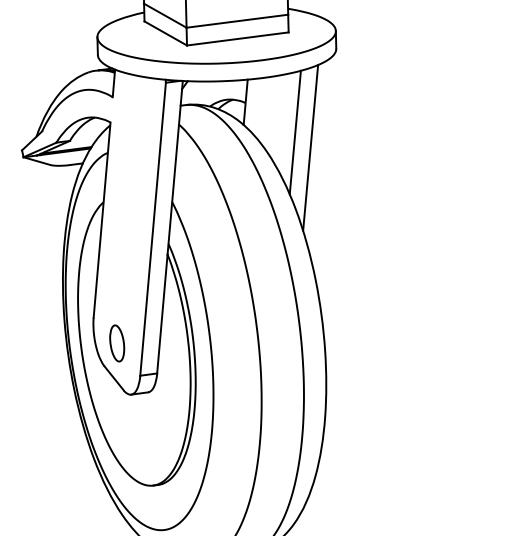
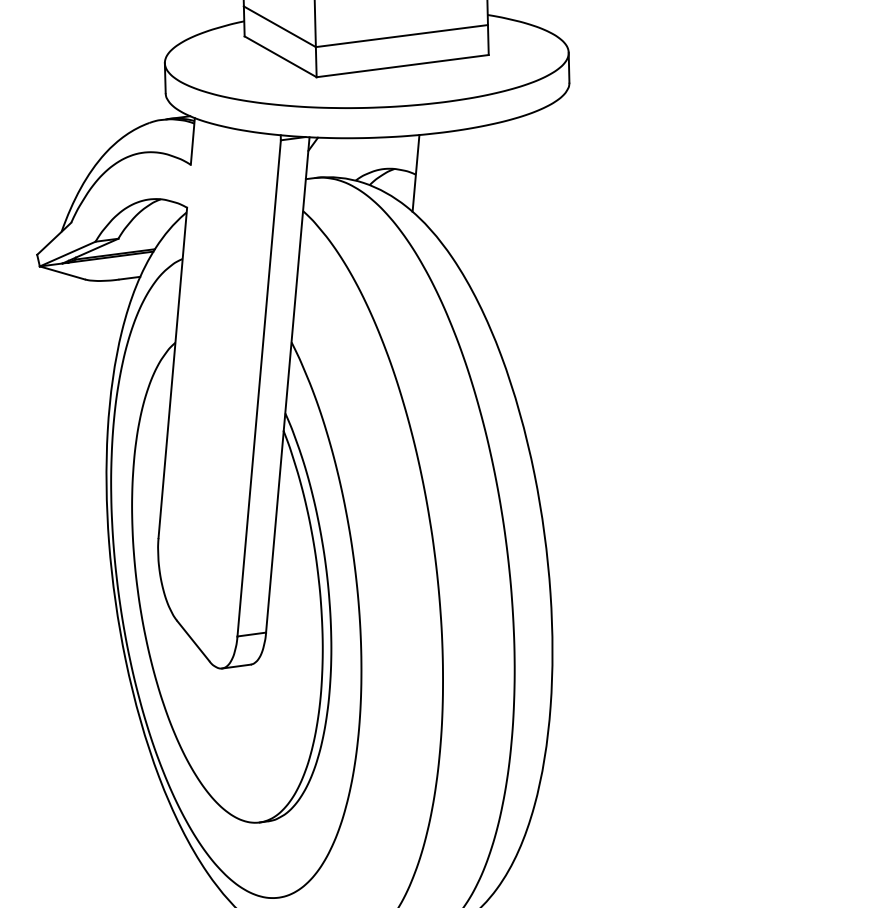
line: (294, 132) -> (498, 224), removed
line: (310, 147) -> (525, 249), removed
part: (117, 343) -> (198, 581), removed

